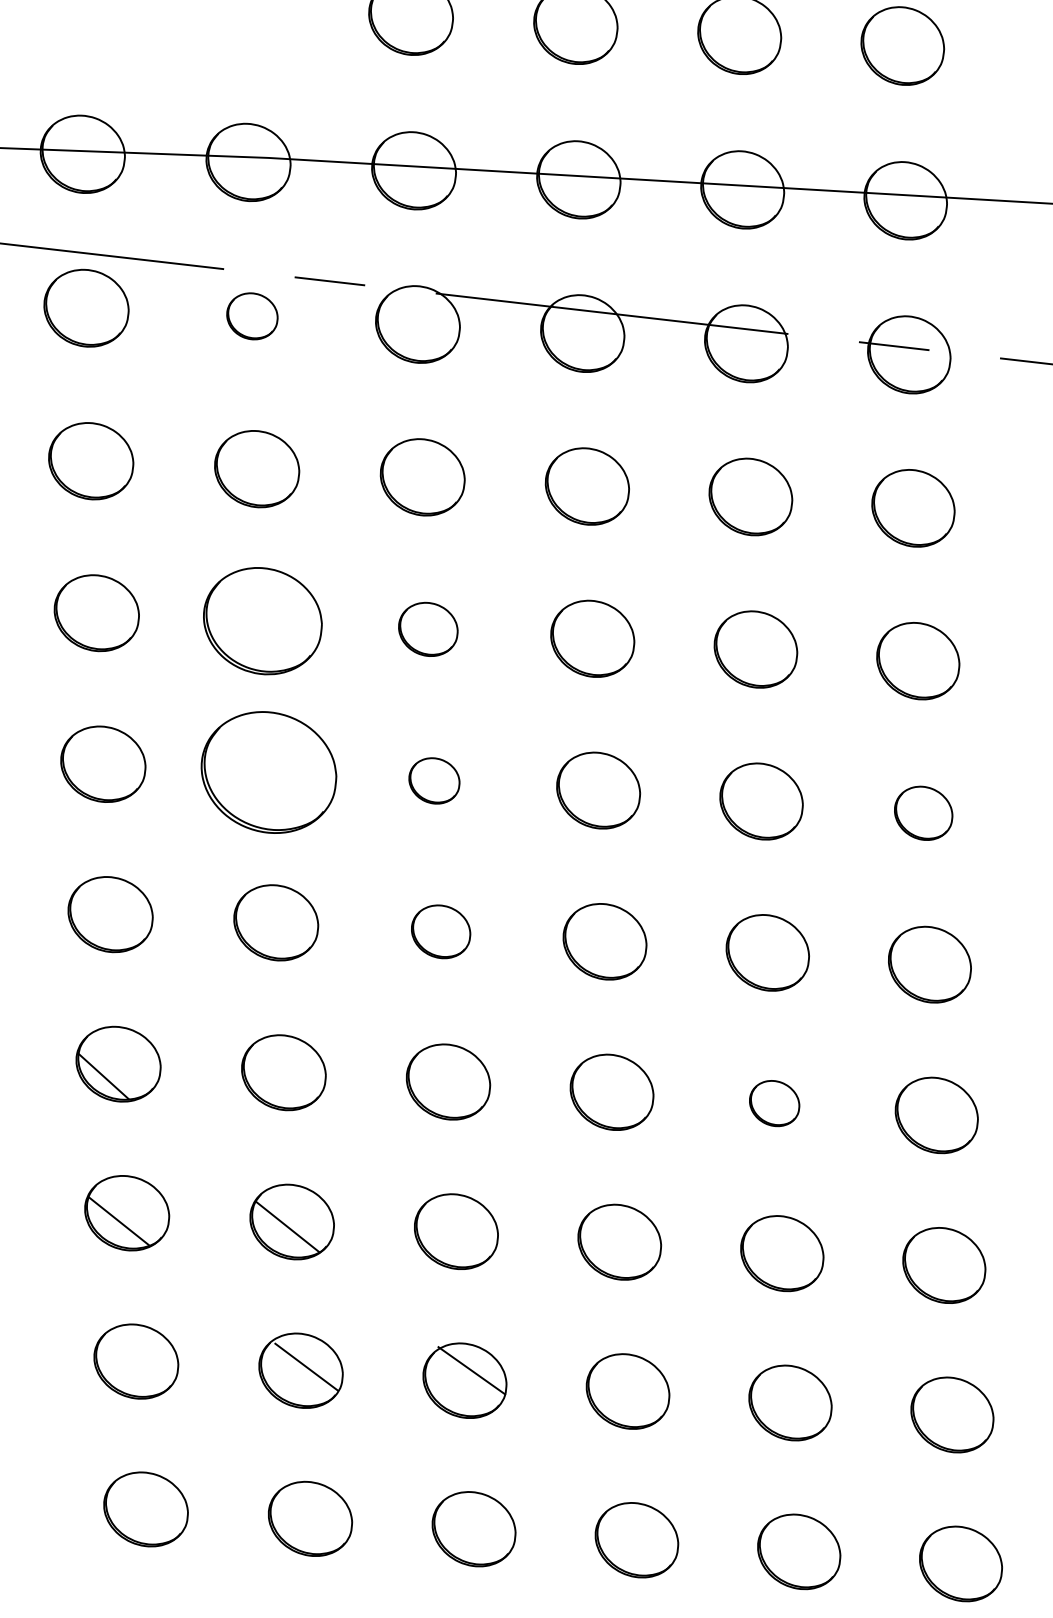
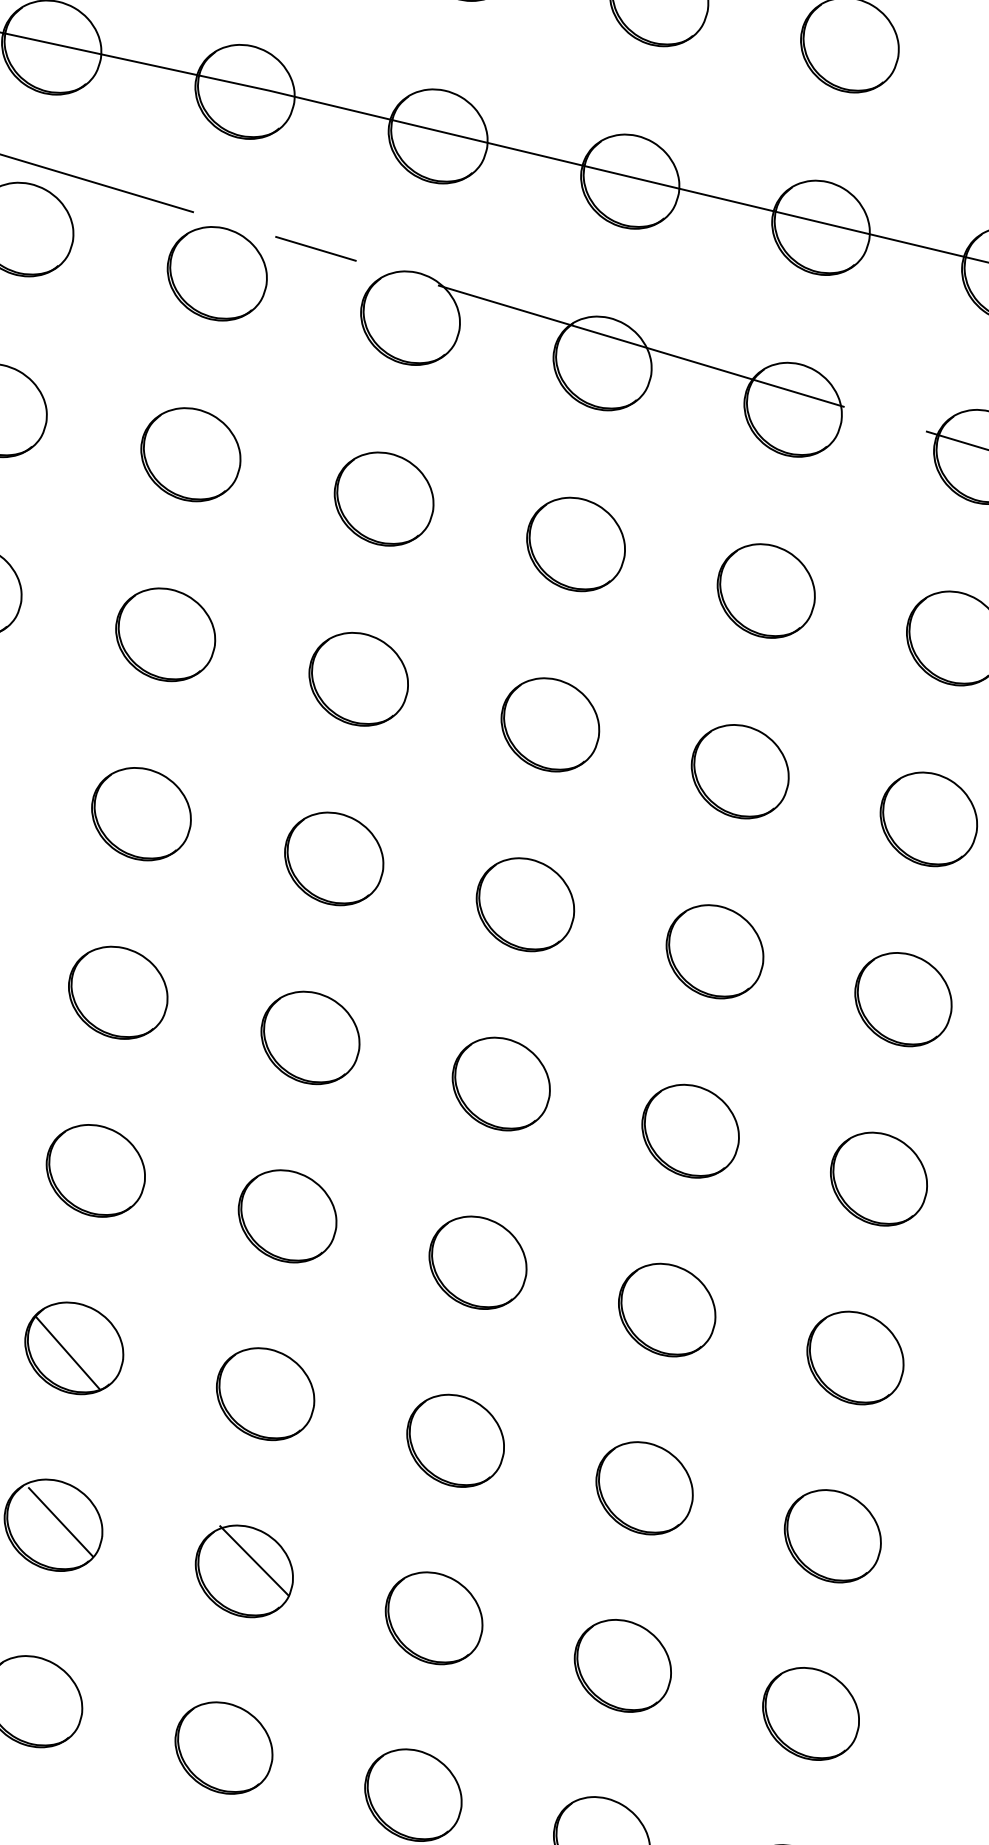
part: (252, 316) -> (217, 274), size x1.67
part: (262, 620) -> (165, 633), size x0.71
part: (428, 629) -> (358, 679), size x1.43
part: (269, 771) -> (142, 813), size x0.62
part: (434, 780) -> (334, 858), size x1.67
part: (923, 813) -> (903, 999), size x1.43
part: (440, 931) -> (309, 1037), size x1.43
part: (774, 1103) -> (666, 1309), size x1.67

